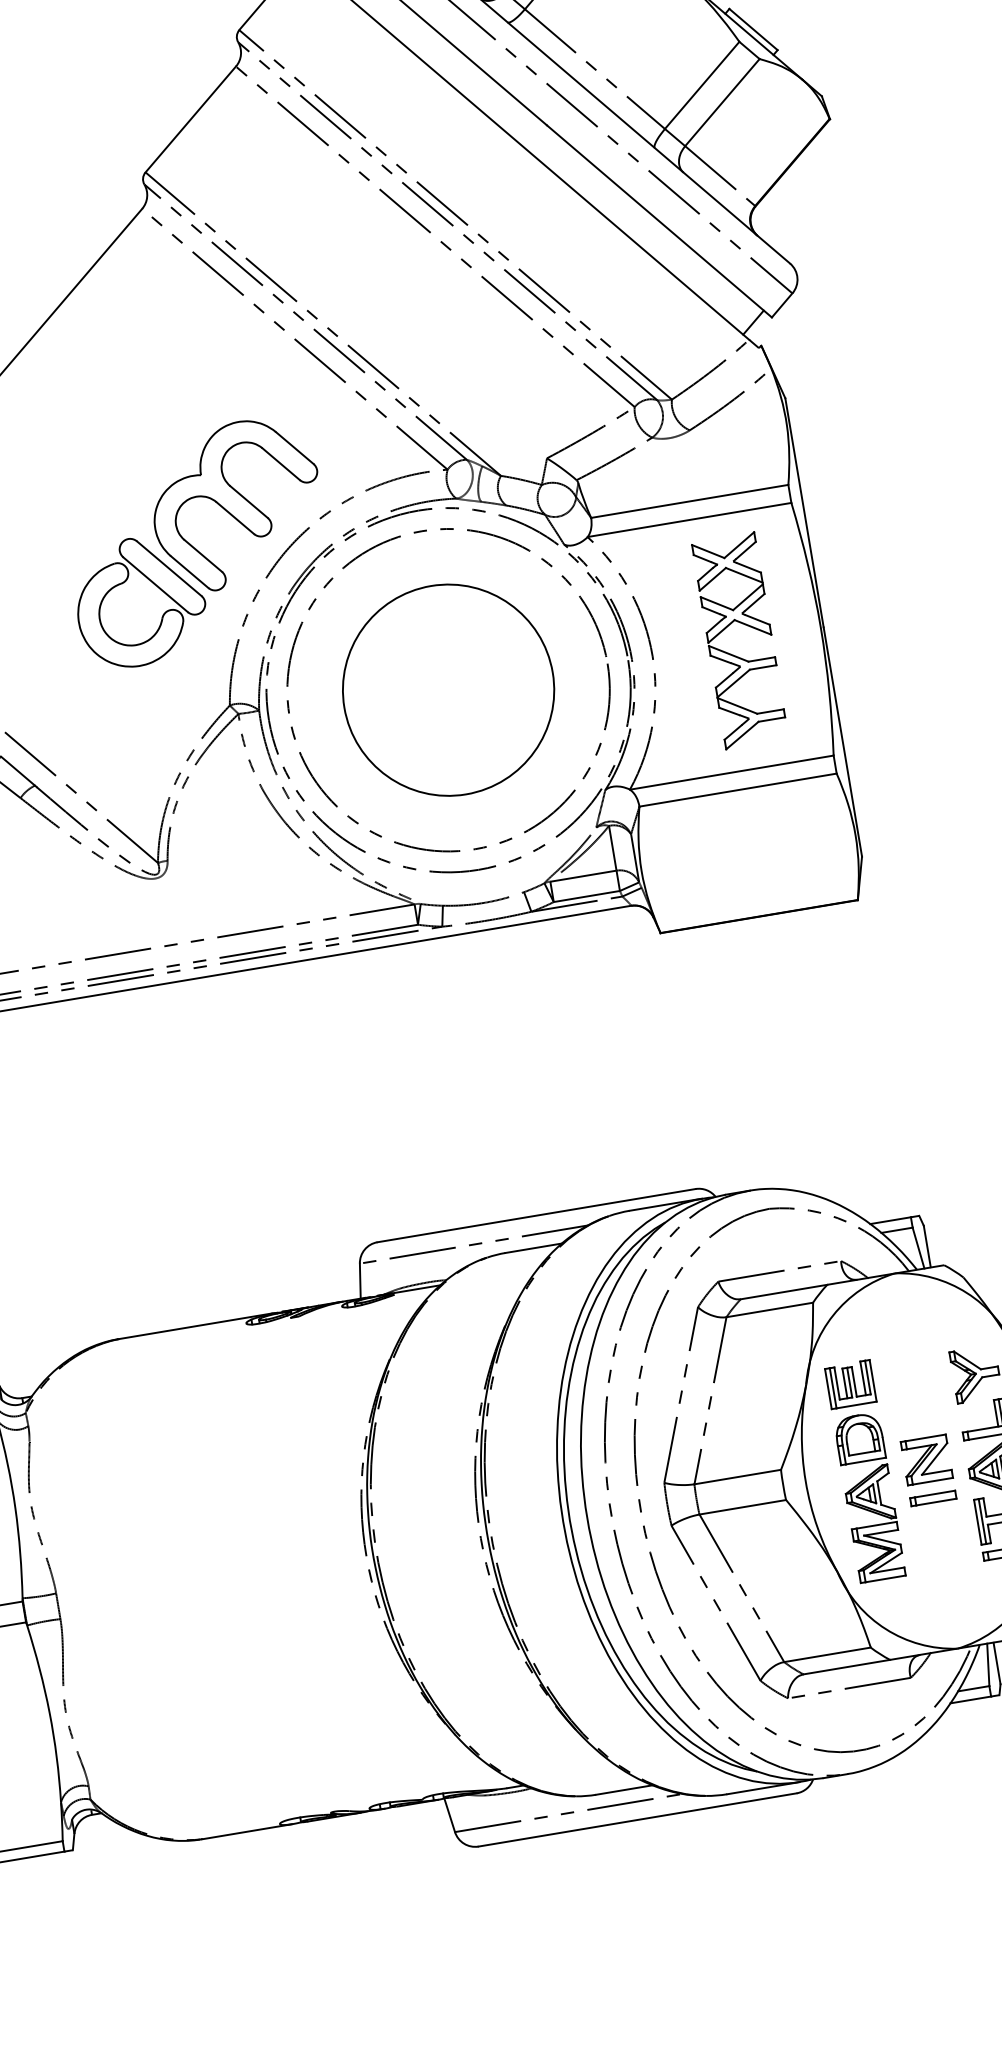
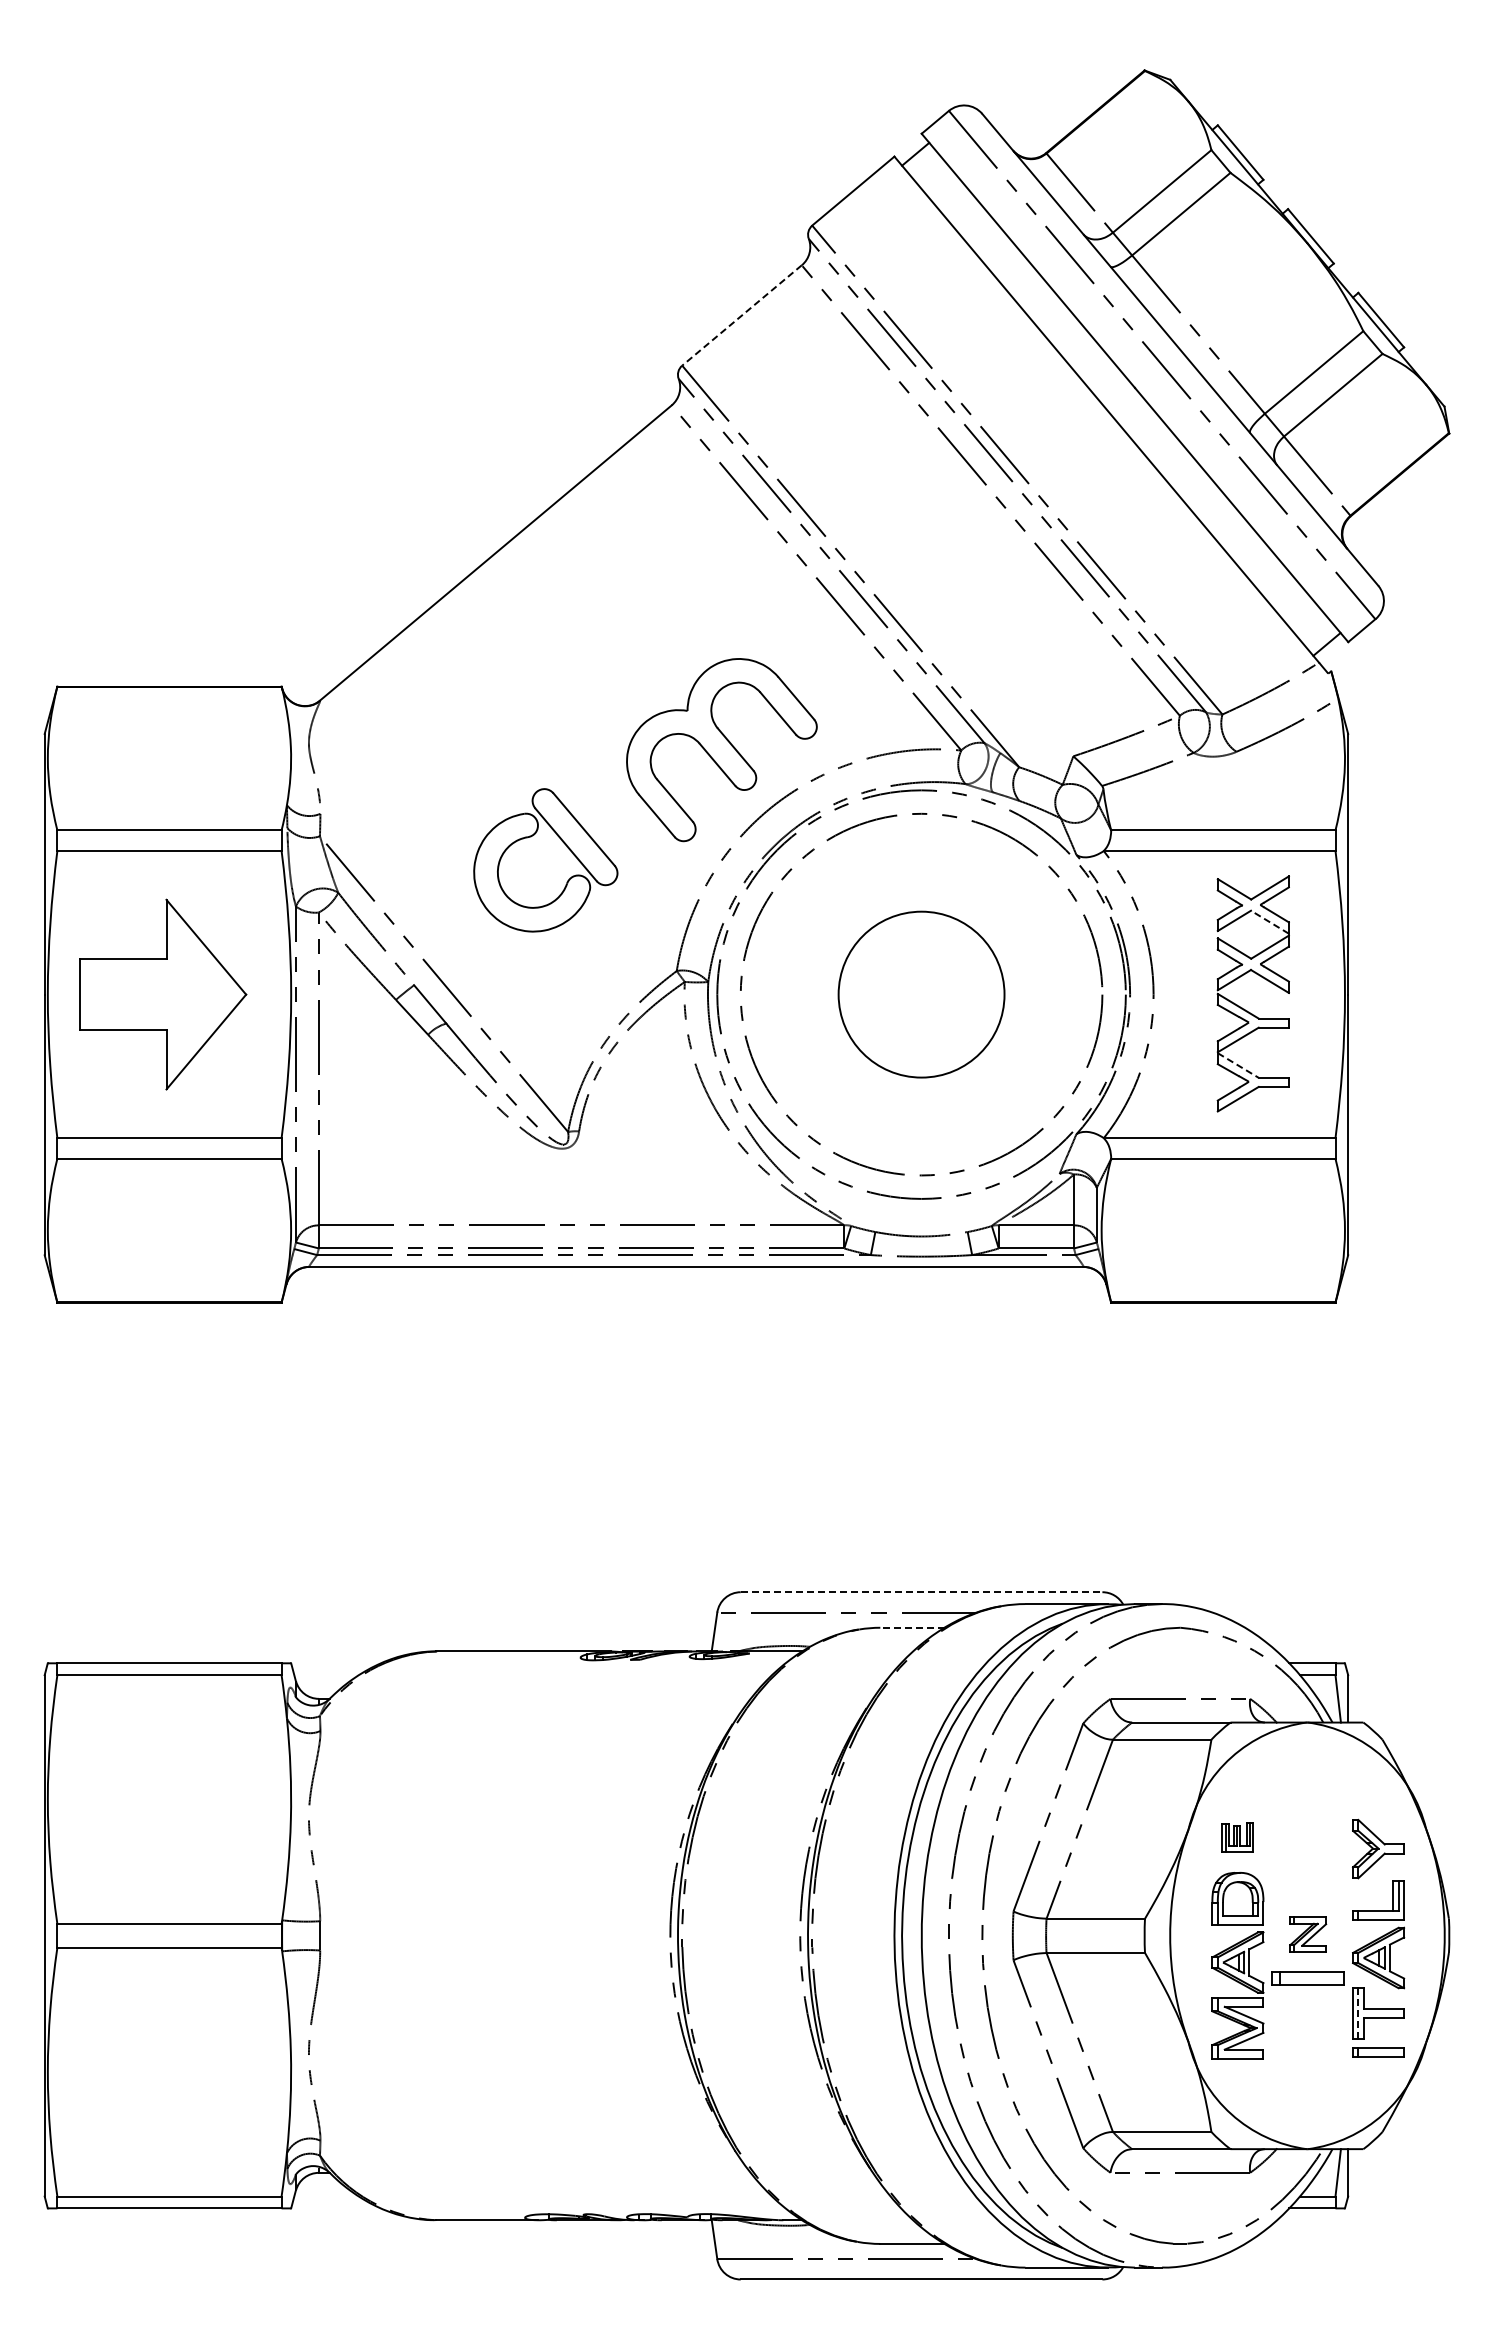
line: (190, 119) -> (741, 315), solid -> dashed
line: (743, 574) -> (1269, 921), solid -> dashed
part: (152, 583) -> (562, 842), moved
circle: (448, 690) -> (921, 994), size x0.7
line: (737, 705) -> (1238, 1065), solid -> dashed
line: (536, 1215) -> (921, 1592), solid -> dashed
line: (533, 1248) -> (912, 1627), solid -> dashed
part: (850, 1384) -> (1237, 1837), size x0.6
part: (926, 1459) -> (1307, 1934), size x0.7
part: (933, 1498) -> (1308, 1978), size x1.4
line: (982, 1521) -> (1358, 2013), solid -> dashed

